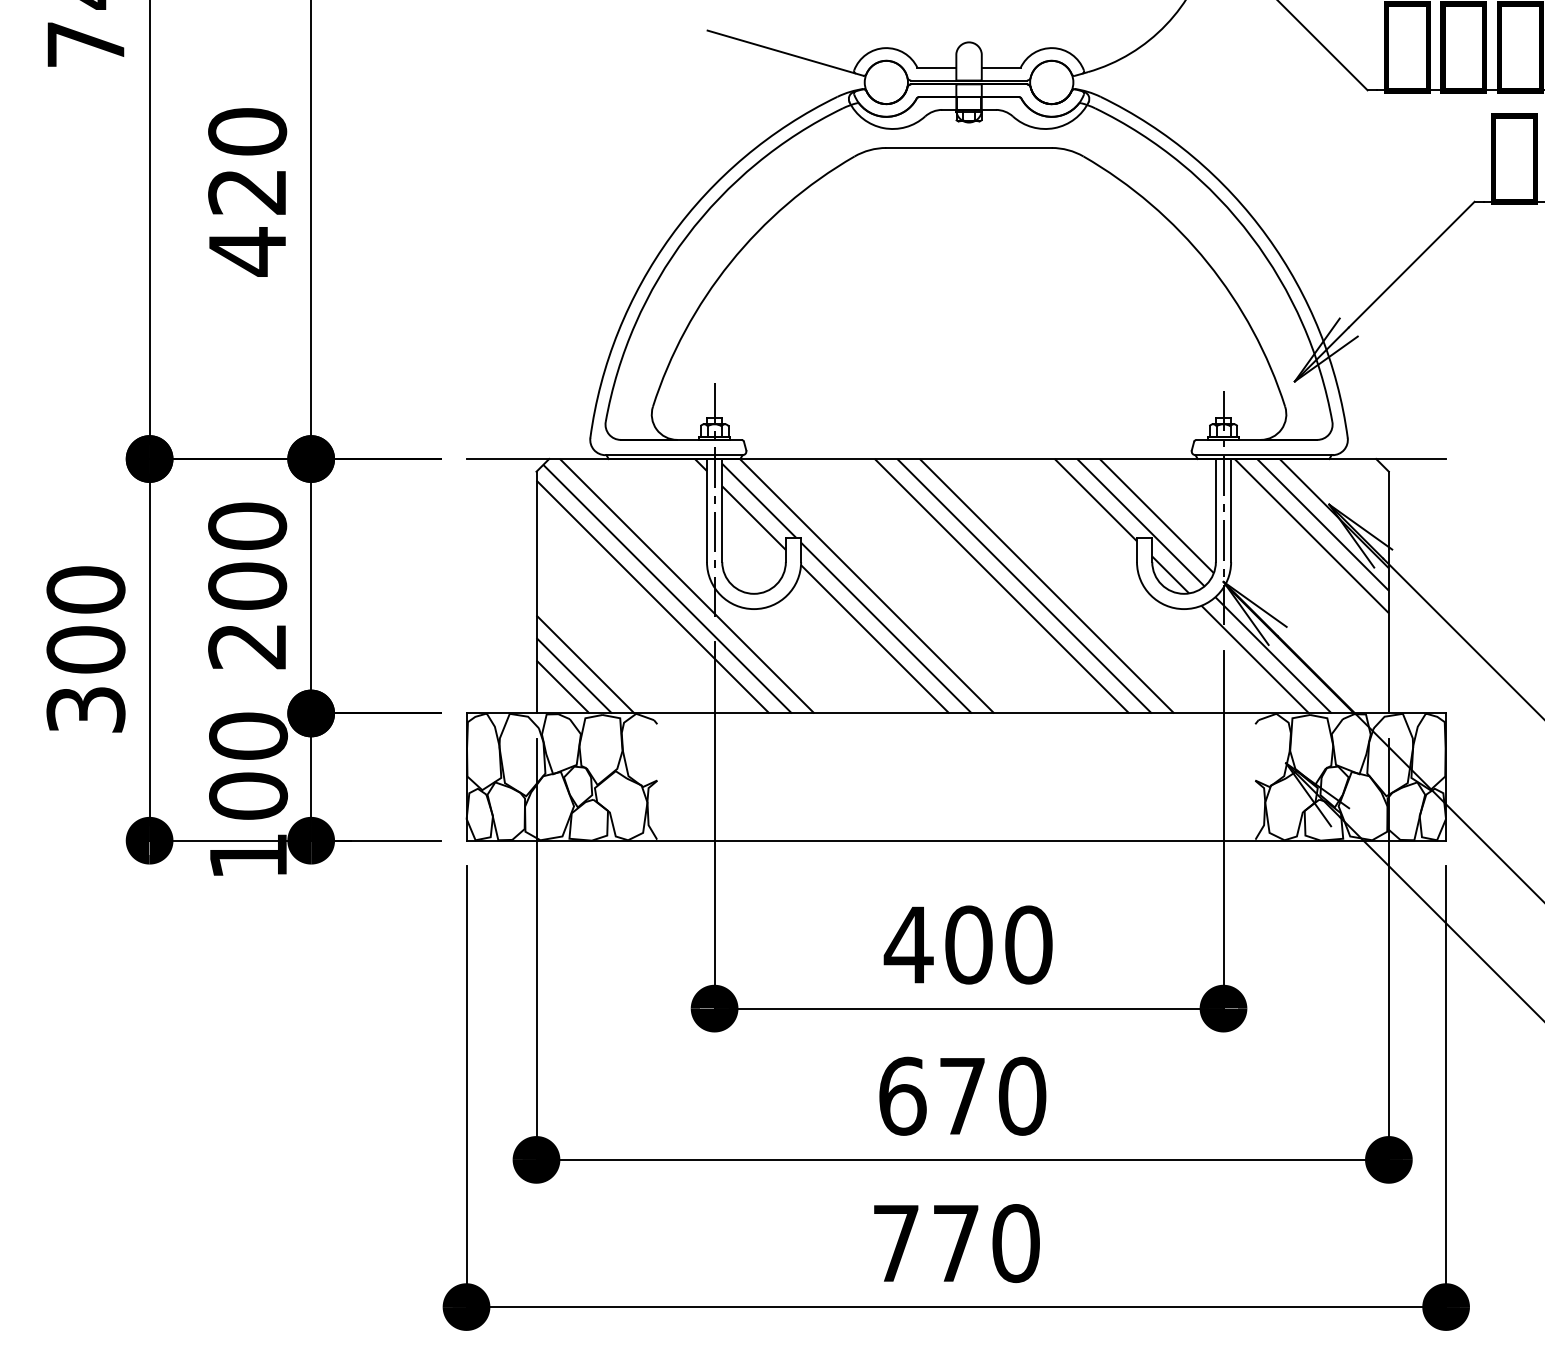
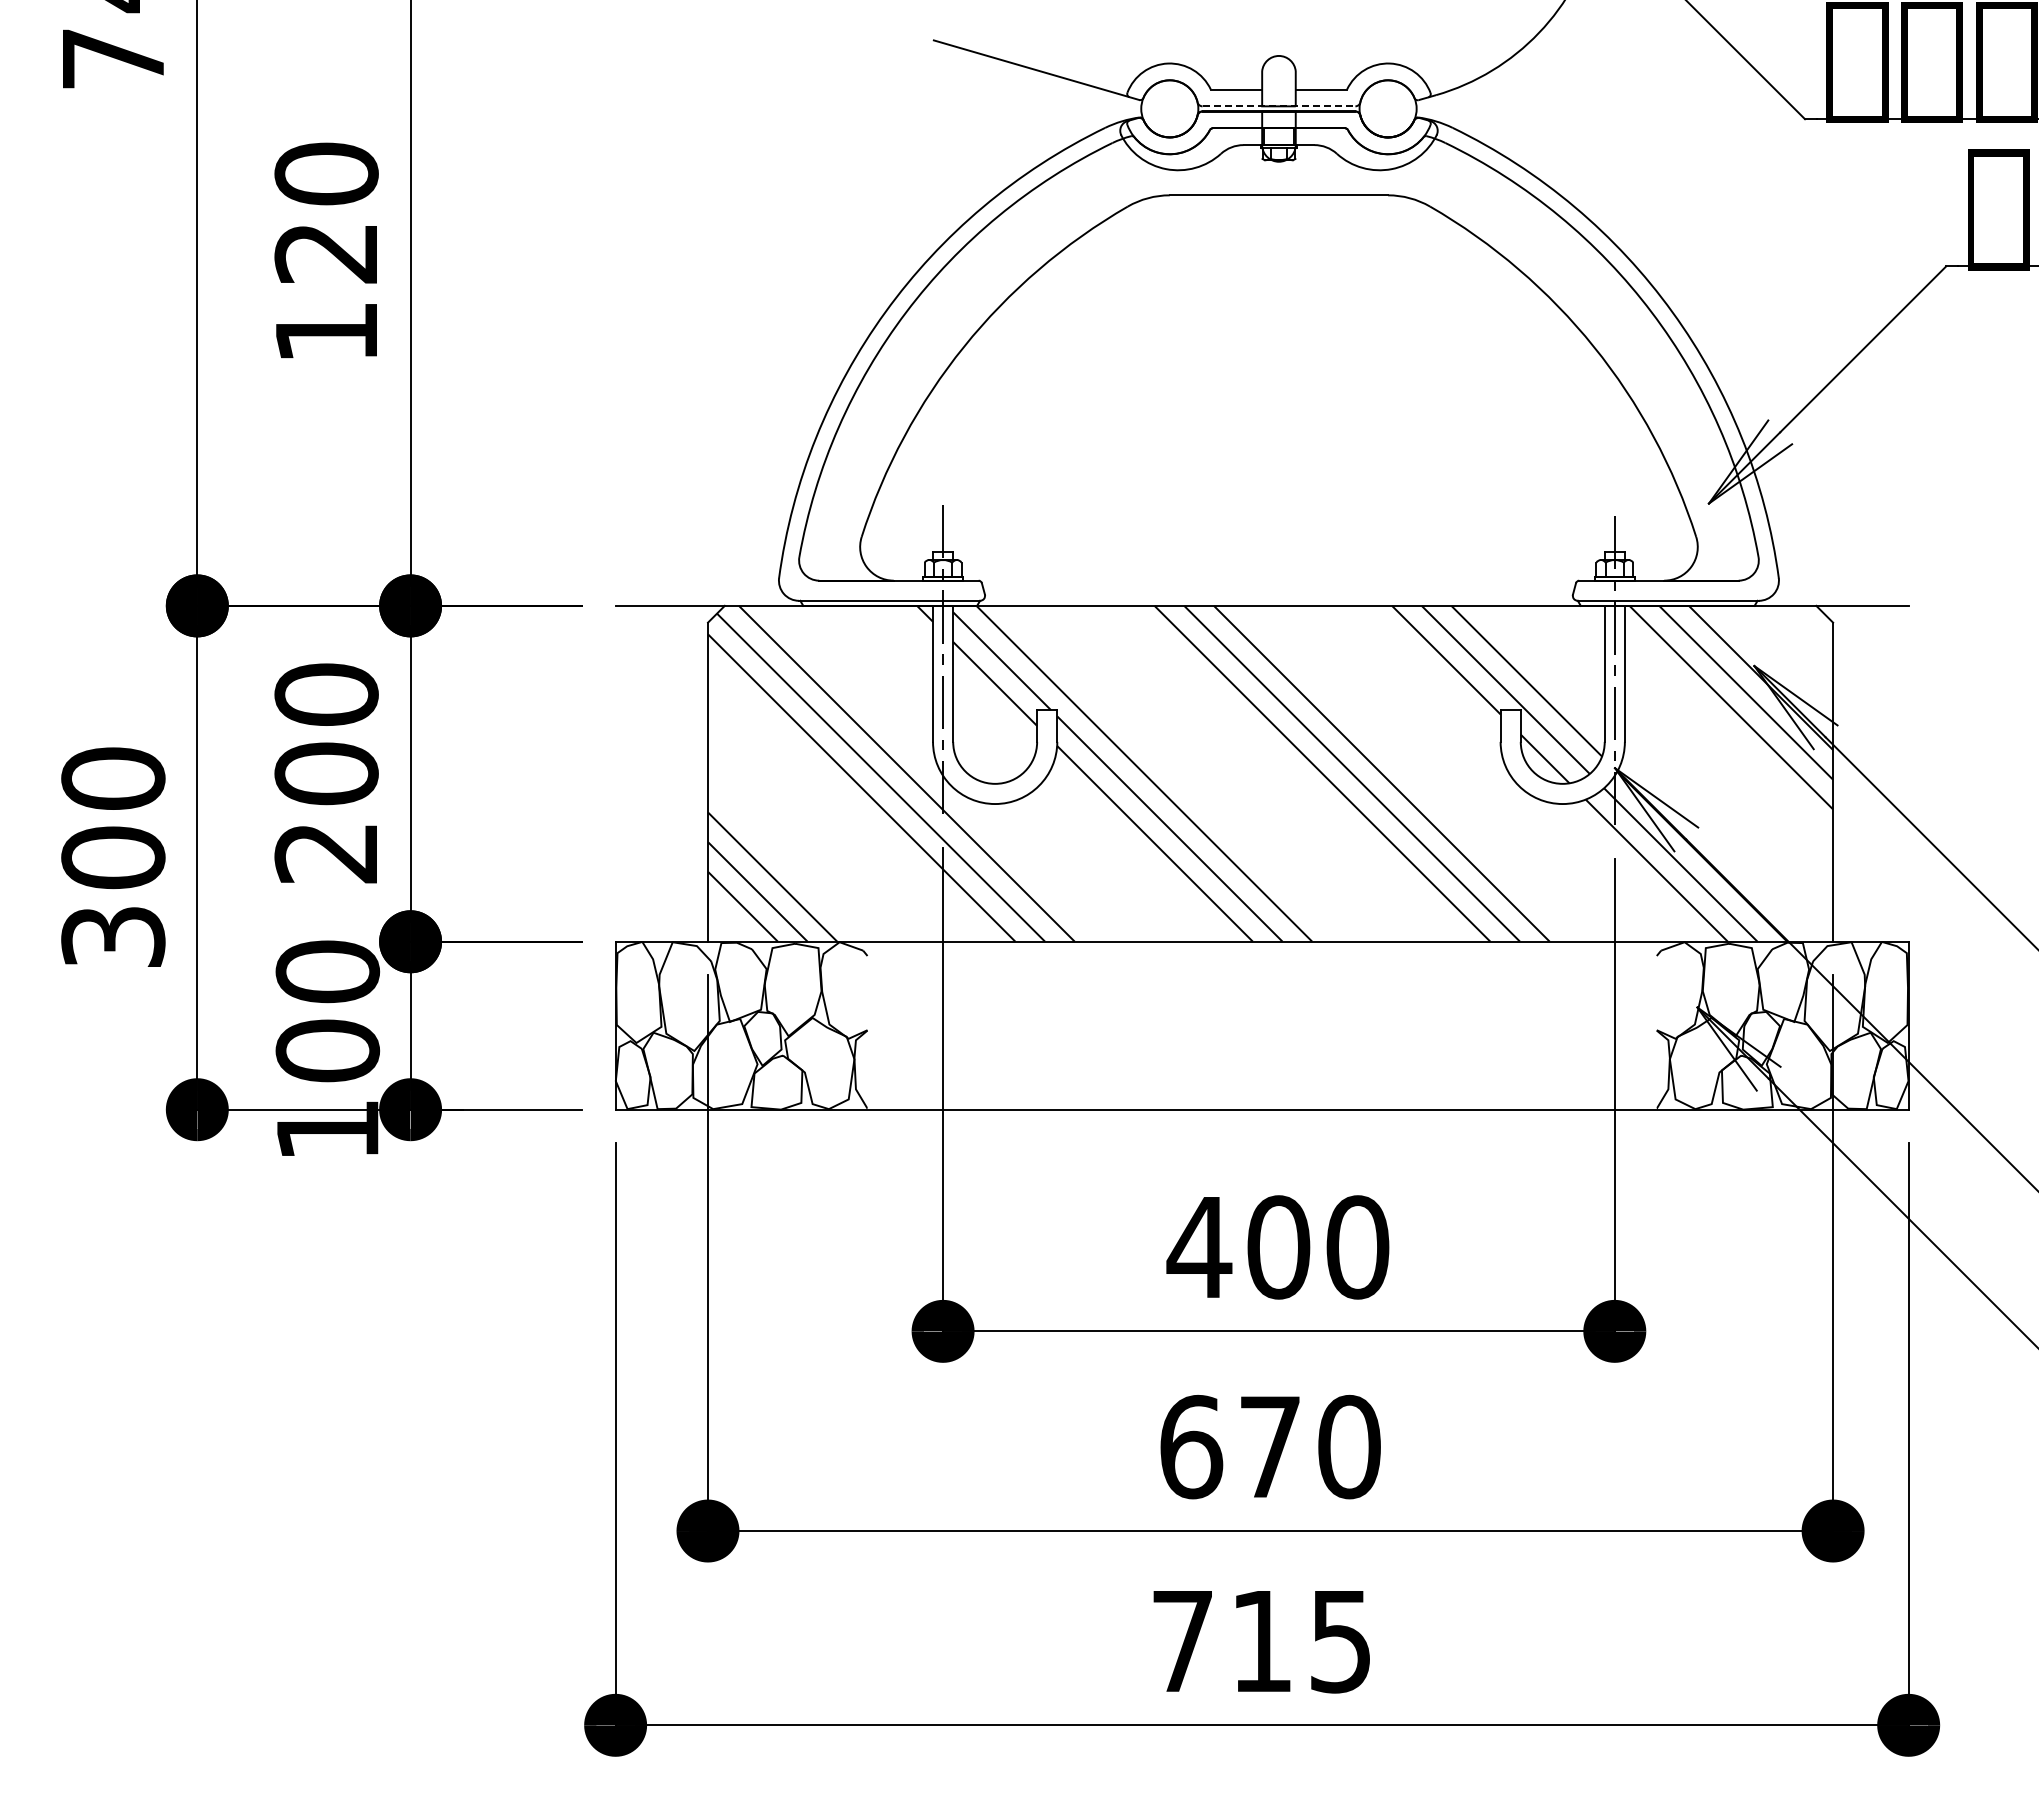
line: (969, 80) -> (1279, 106), solid -> dashed
text: (247, 251) -> (326, 332), 420 -> 120
text: (986, 1243) -> (1302, 1641), 770 -> 715

